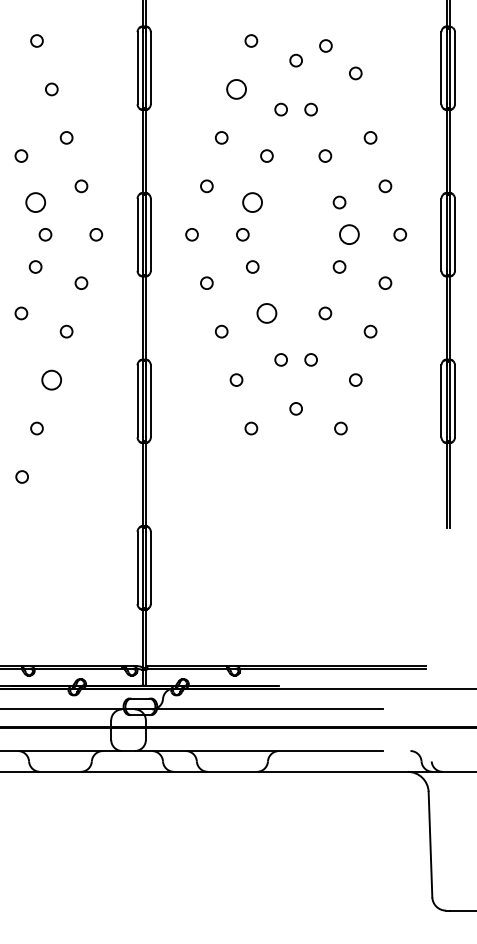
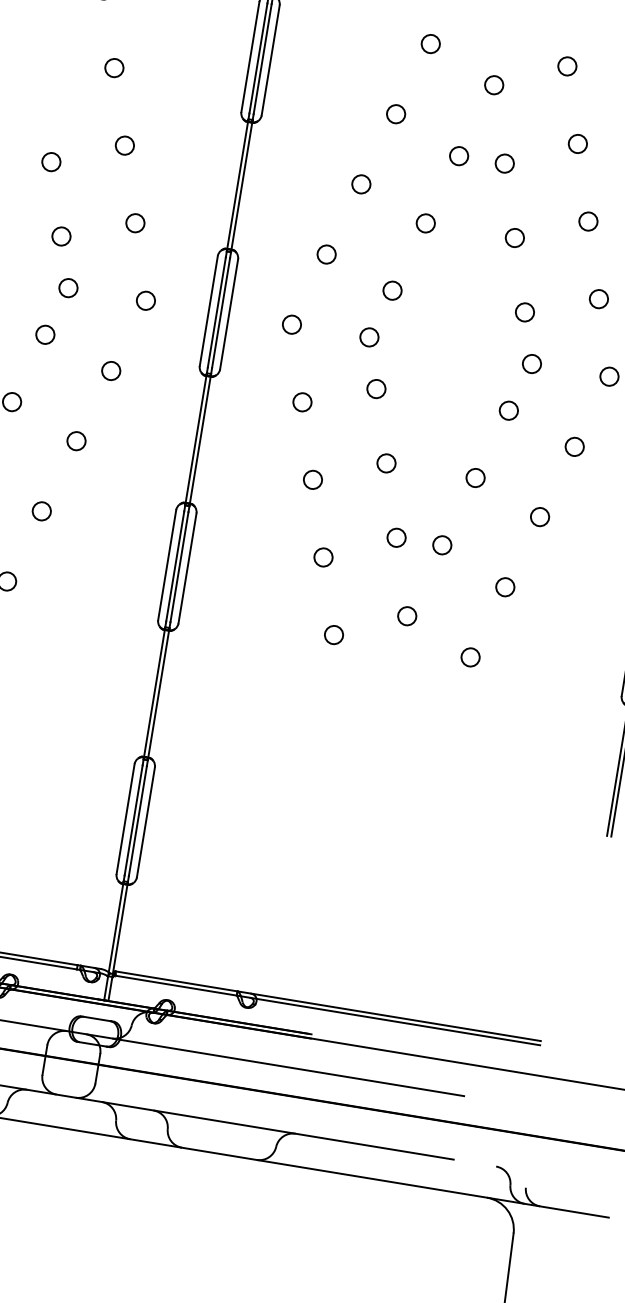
circle: (325, 45) -> (566, 65), moved
circle: (355, 73) -> (577, 143), moved
circle: (236, 89) -> (396, 114), size x0.62
circle: (35, 202) -> (61, 236), size x0.62
circle: (252, 202) -> (392, 290), size x0.62
circle: (349, 234) -> (532, 363), size x0.62
circle: (266, 313) -> (385, 463), size x0.62
circle: (51, 379) -> (41, 510), size x0.62

